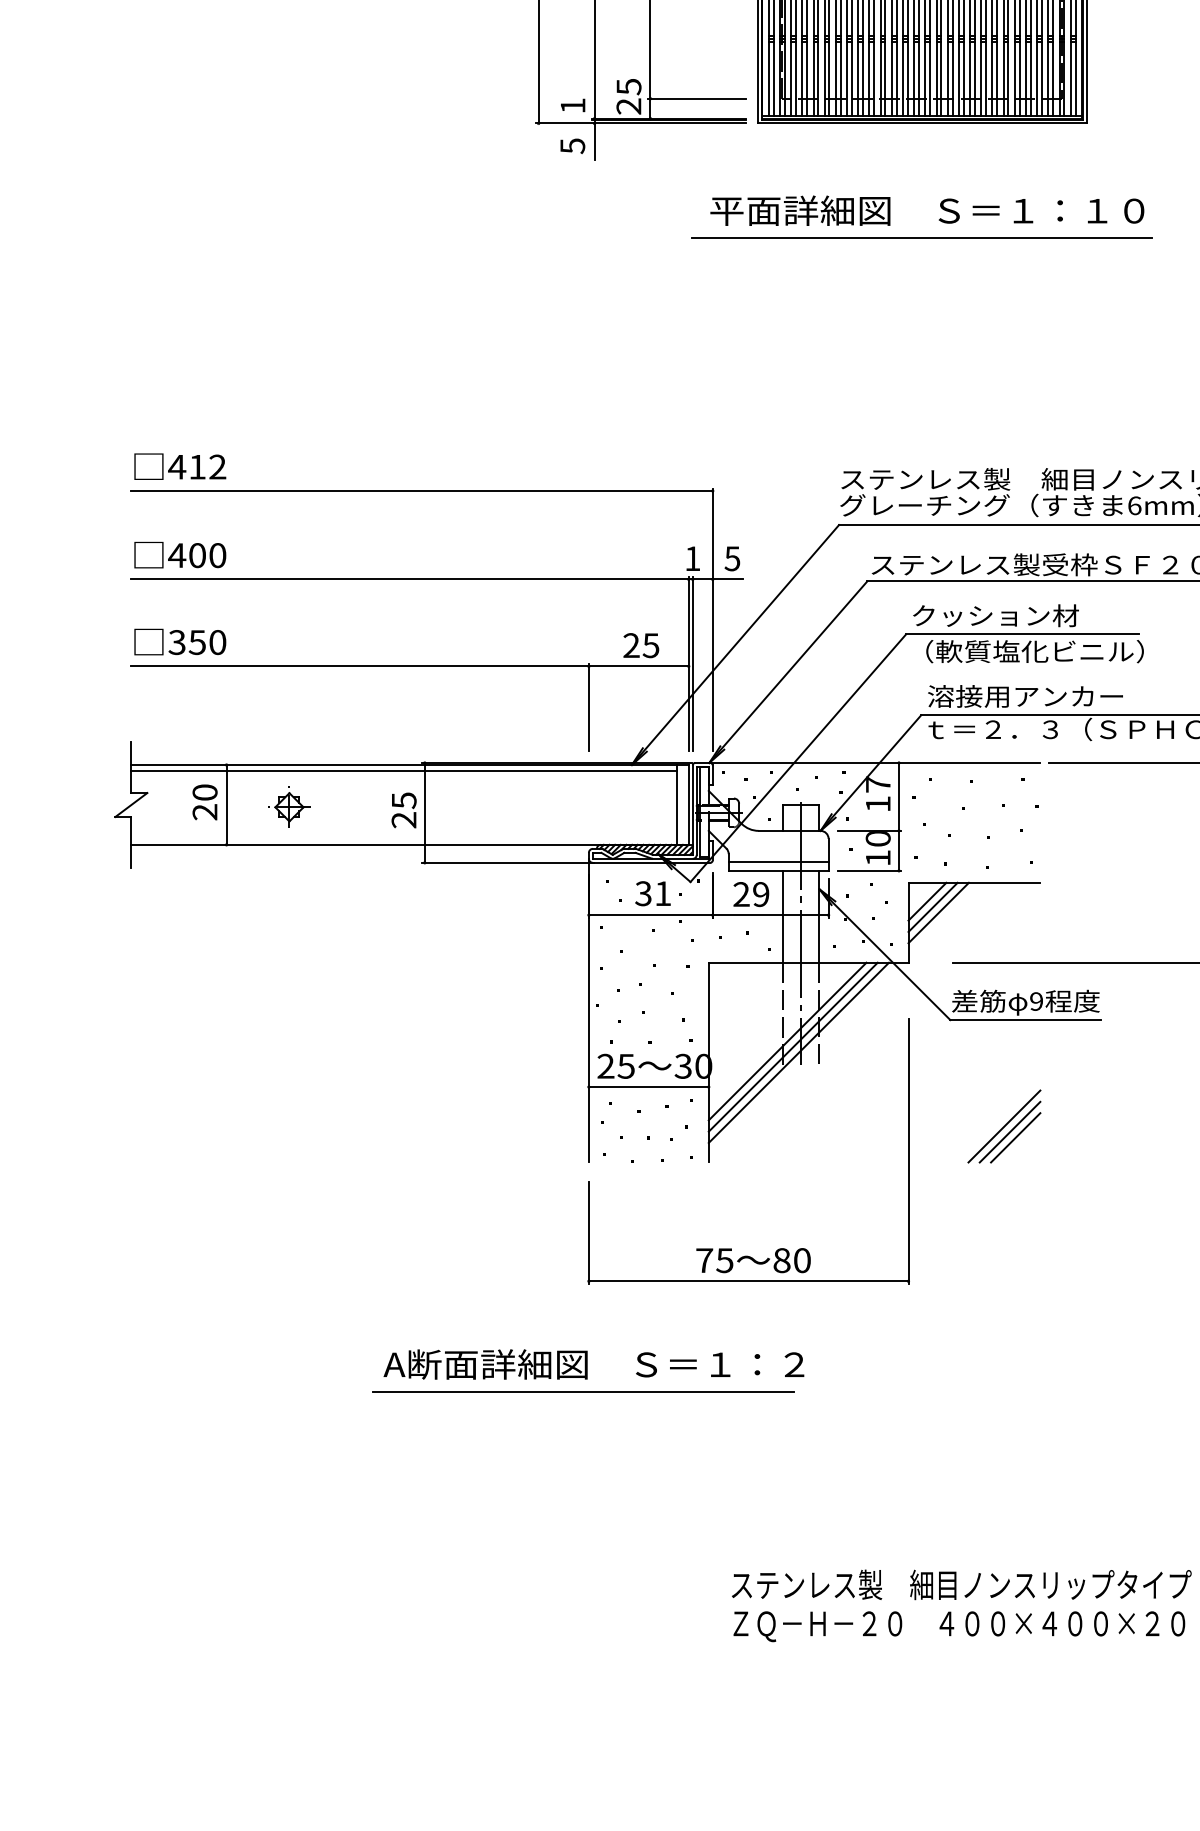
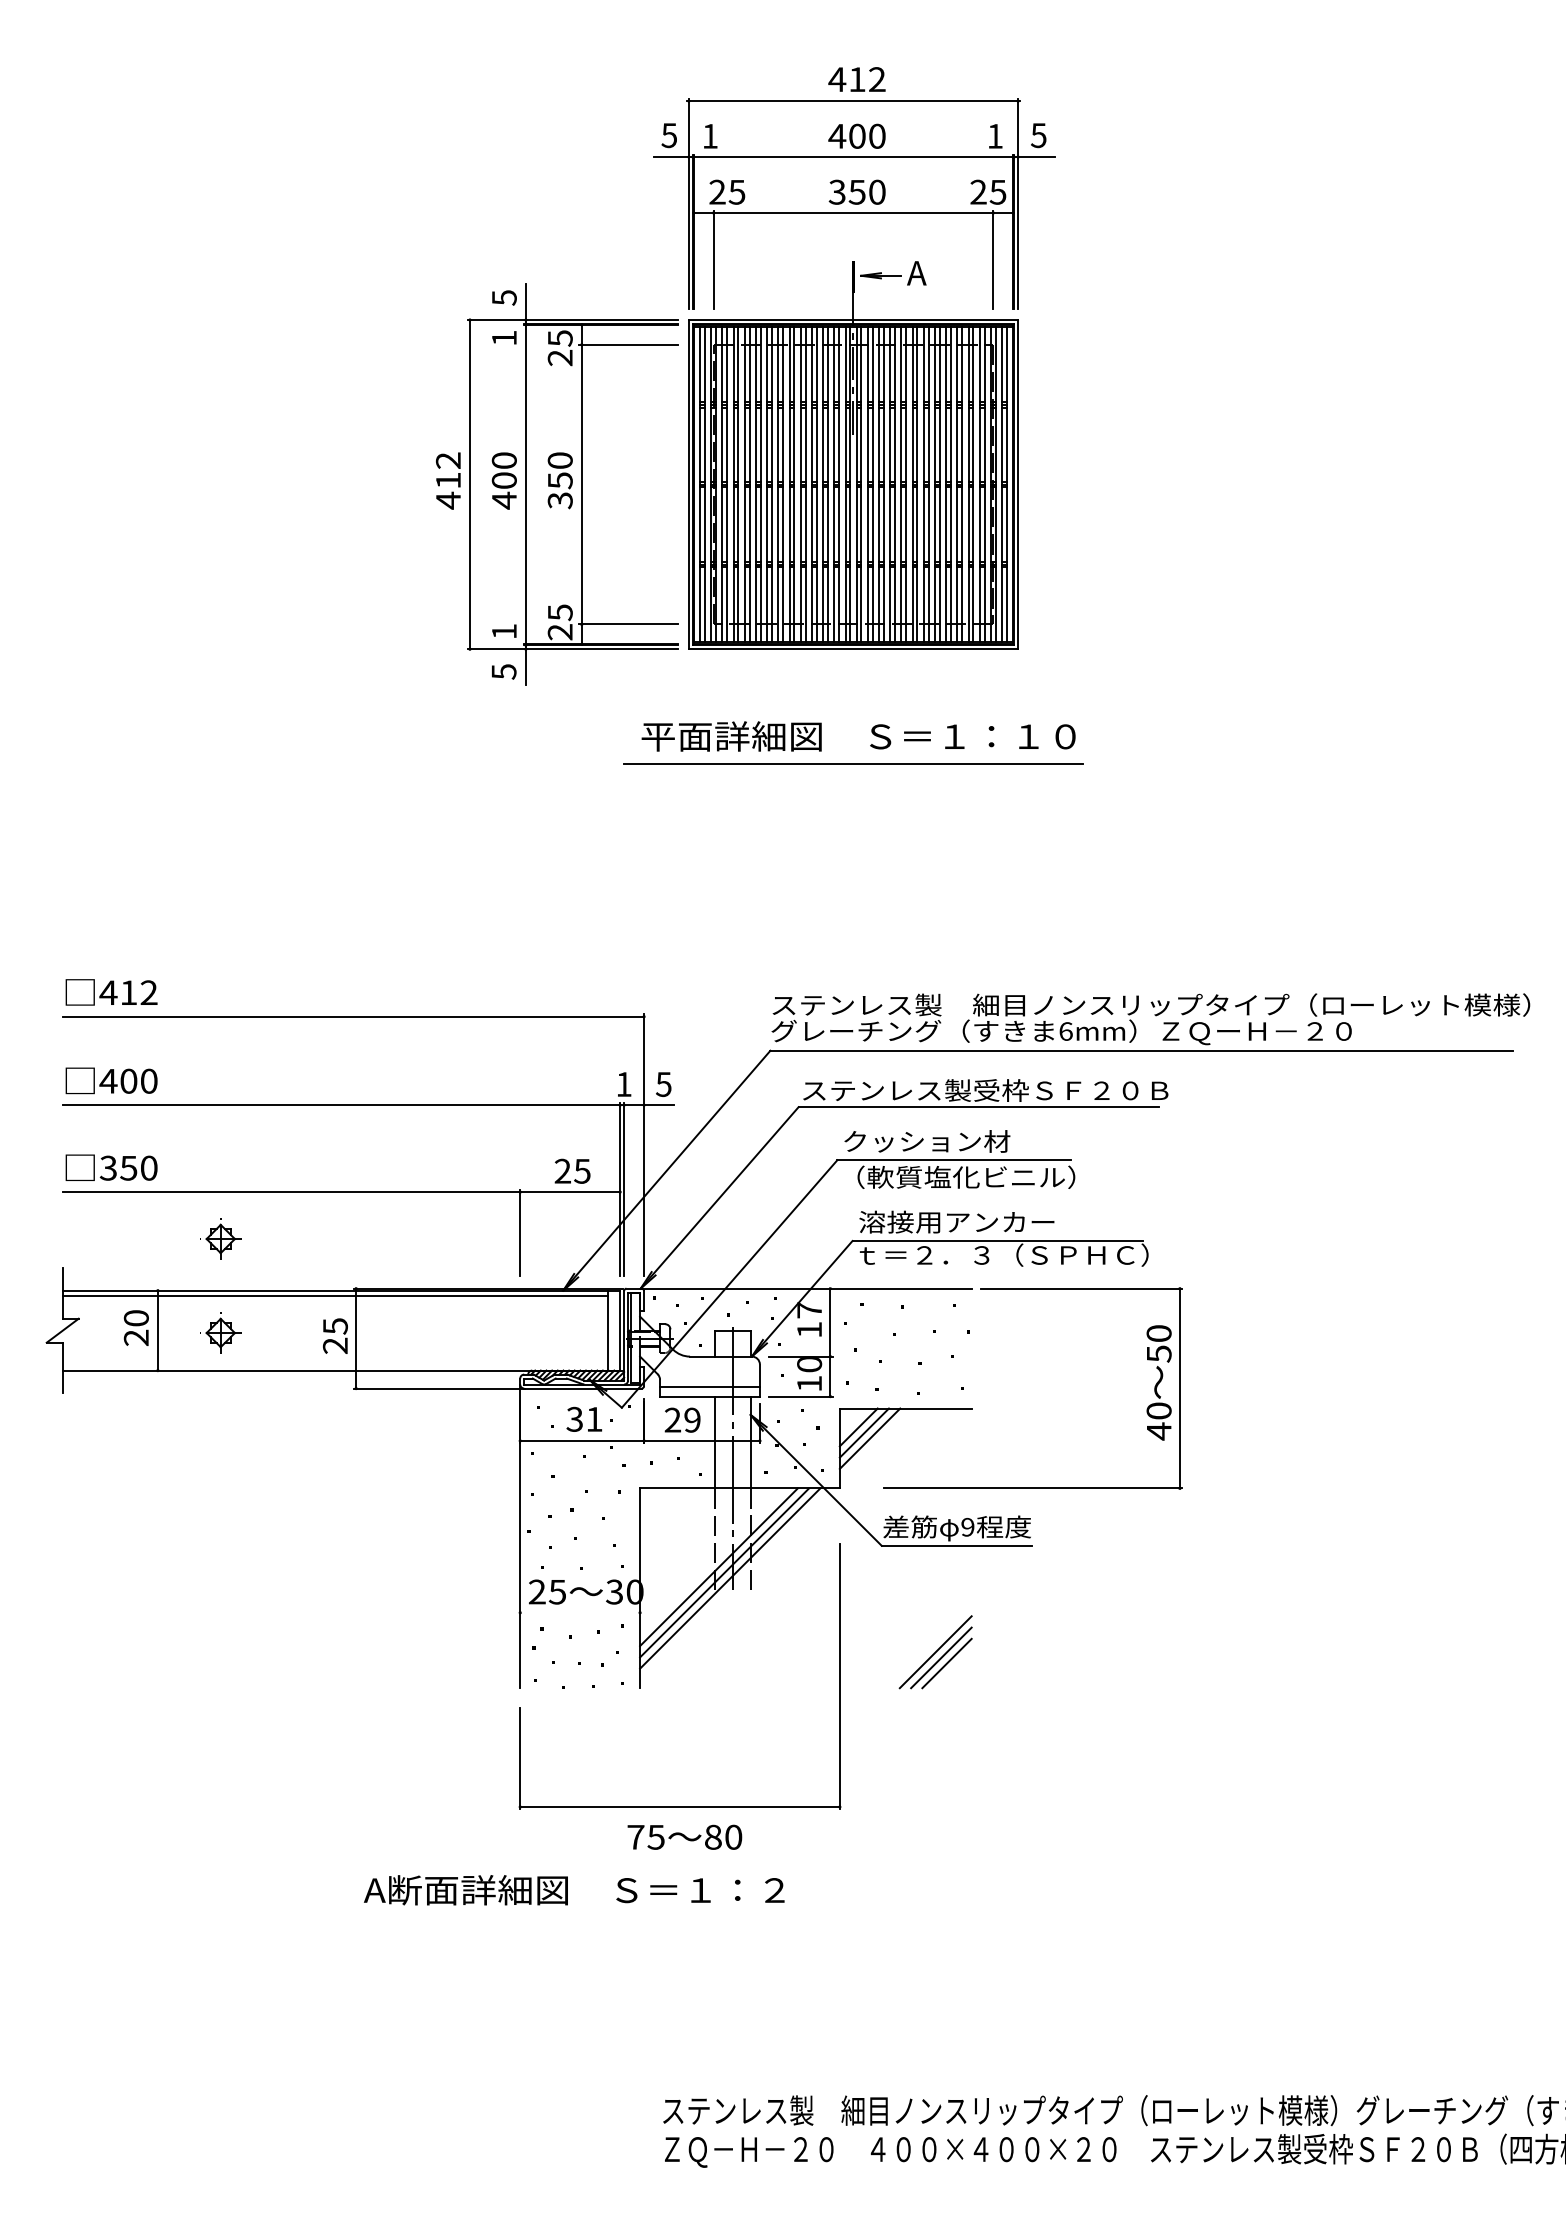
part: (289, 712) -> (220, 1238), added
line: (649, 1086) -> (580, 1612), removed
text: (753, 1259) -> (684, 1836), moved
text: (594, 1364) -> (574, 1890), moved
line: (583, 1391) -> (514, 1917), removed

